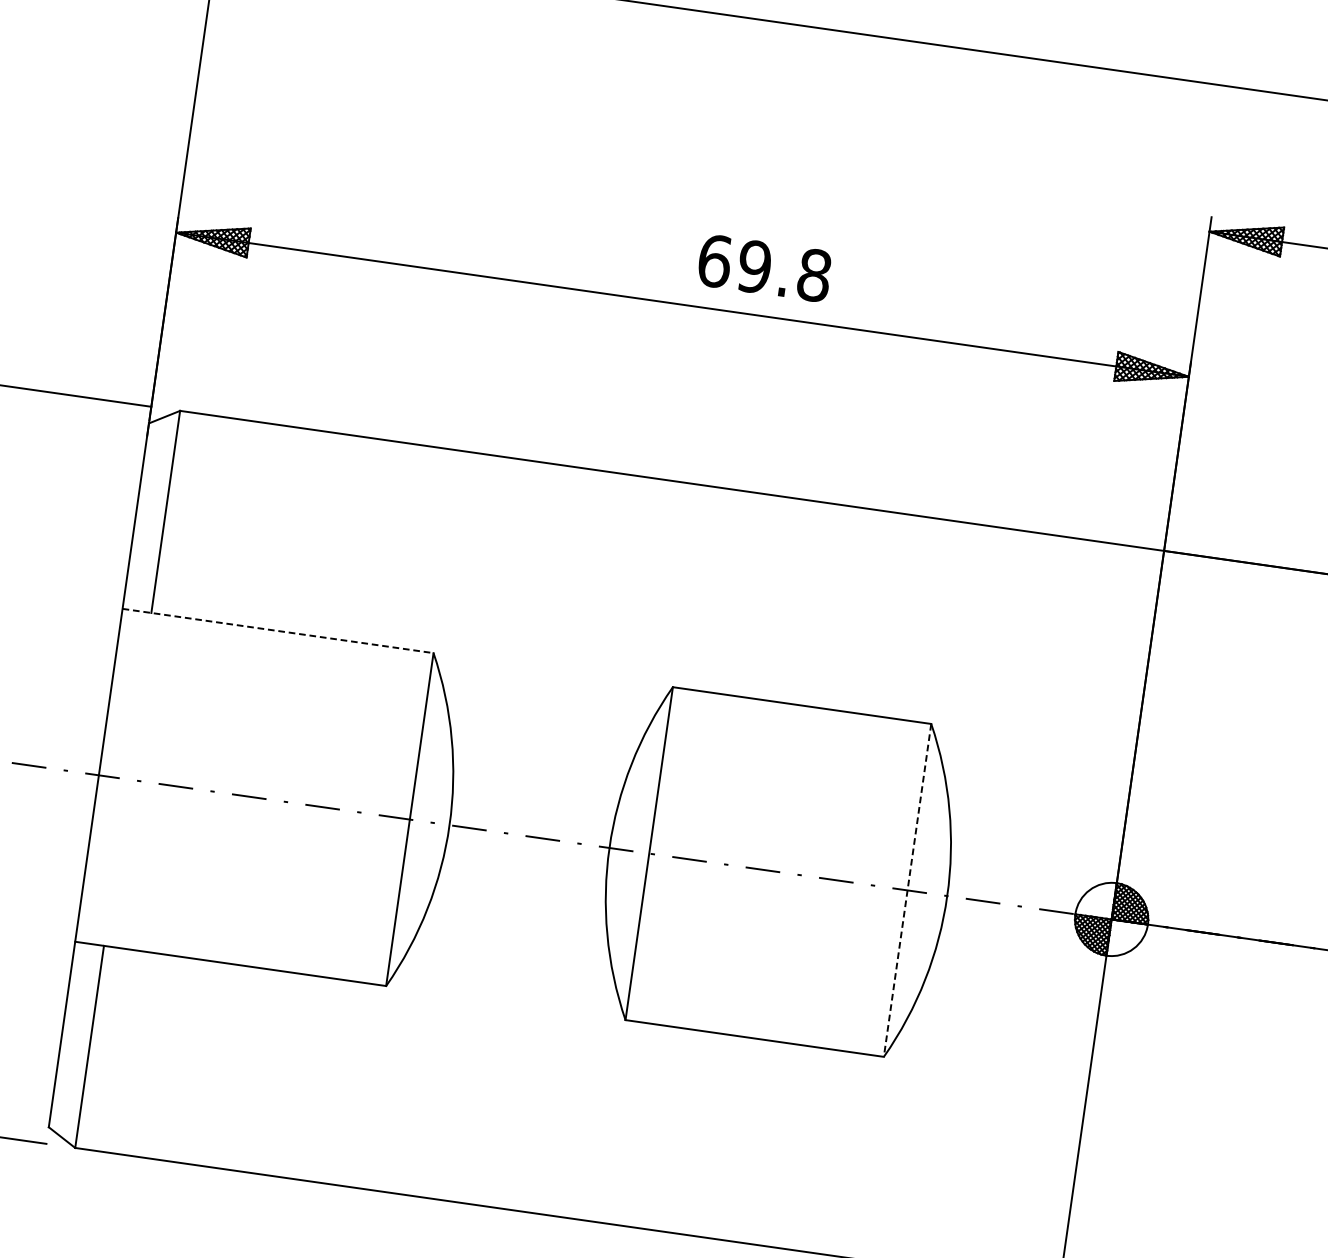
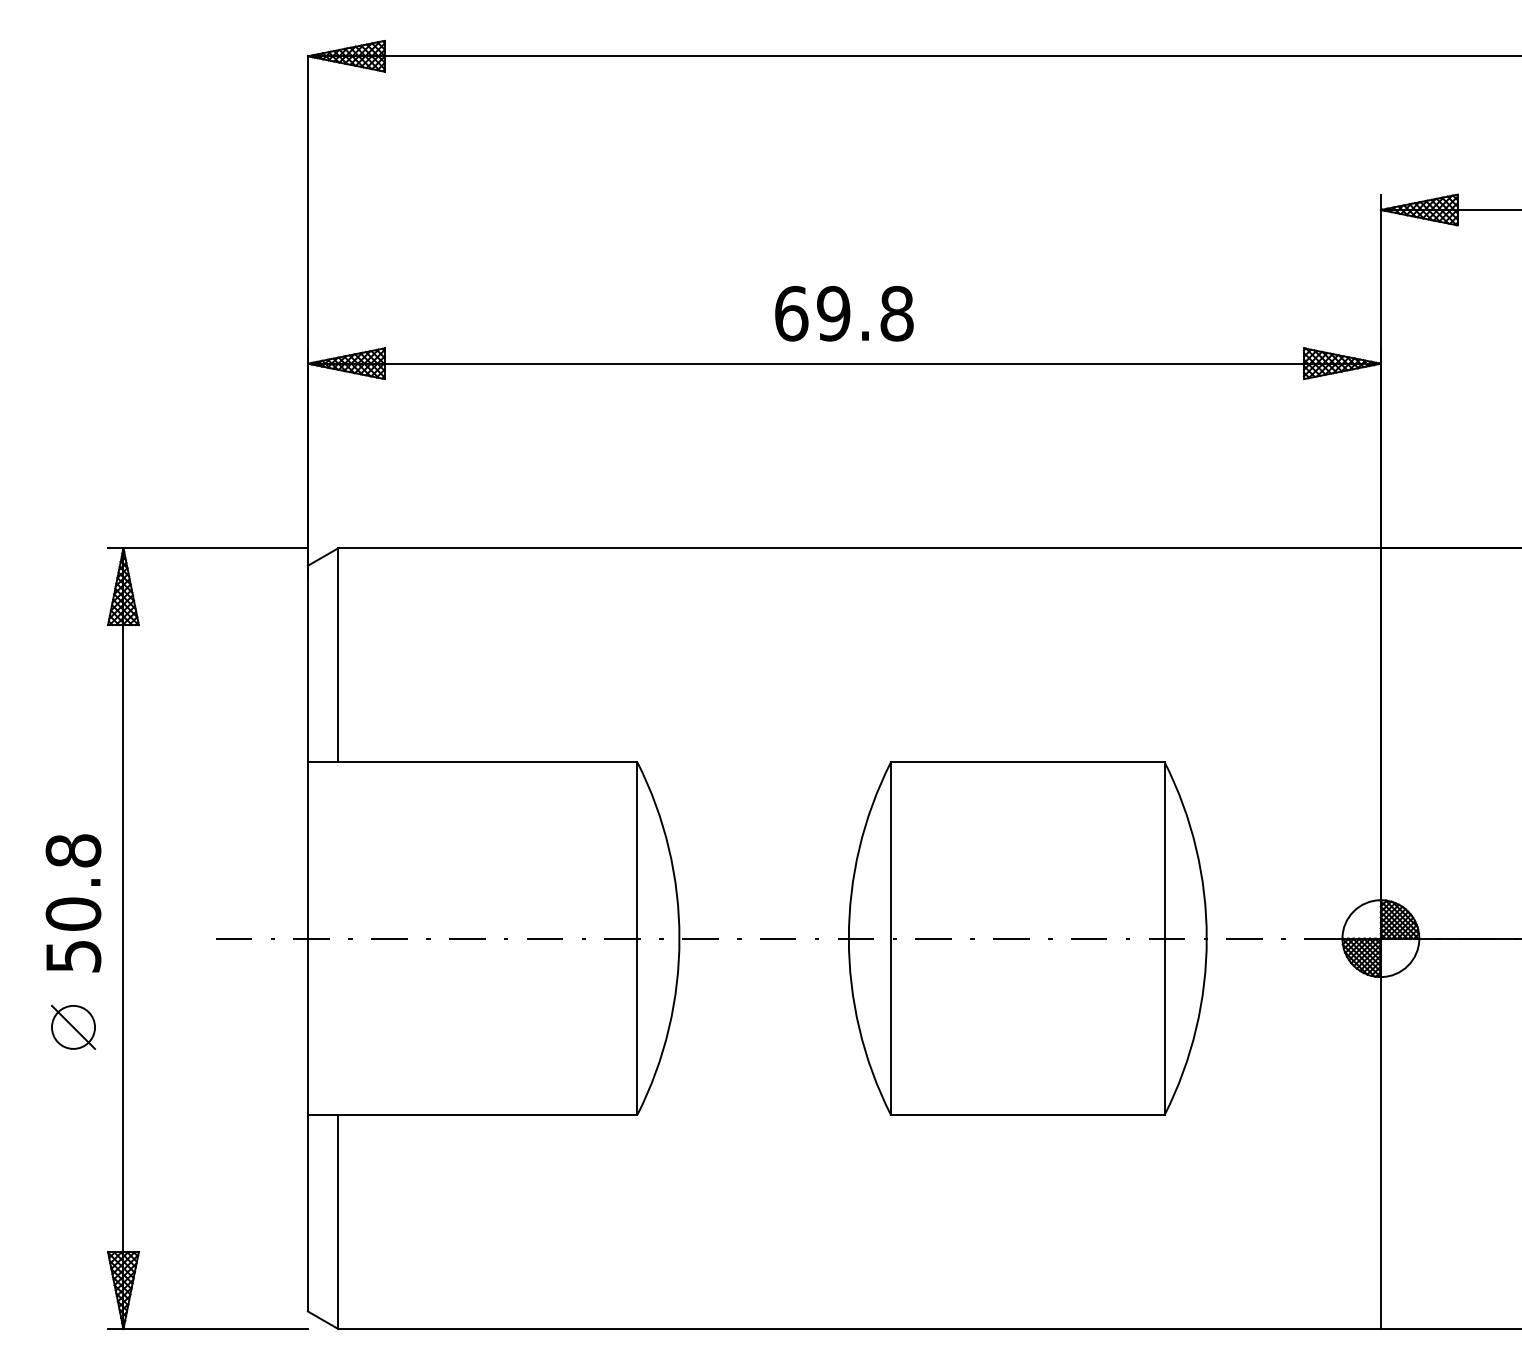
text: (764, 268) -> (844, 313), moved
line: (277, 631) -> (472, 762), dashed -> solid
line: (907, 891) -> (1164, 939), dashed -> solid

